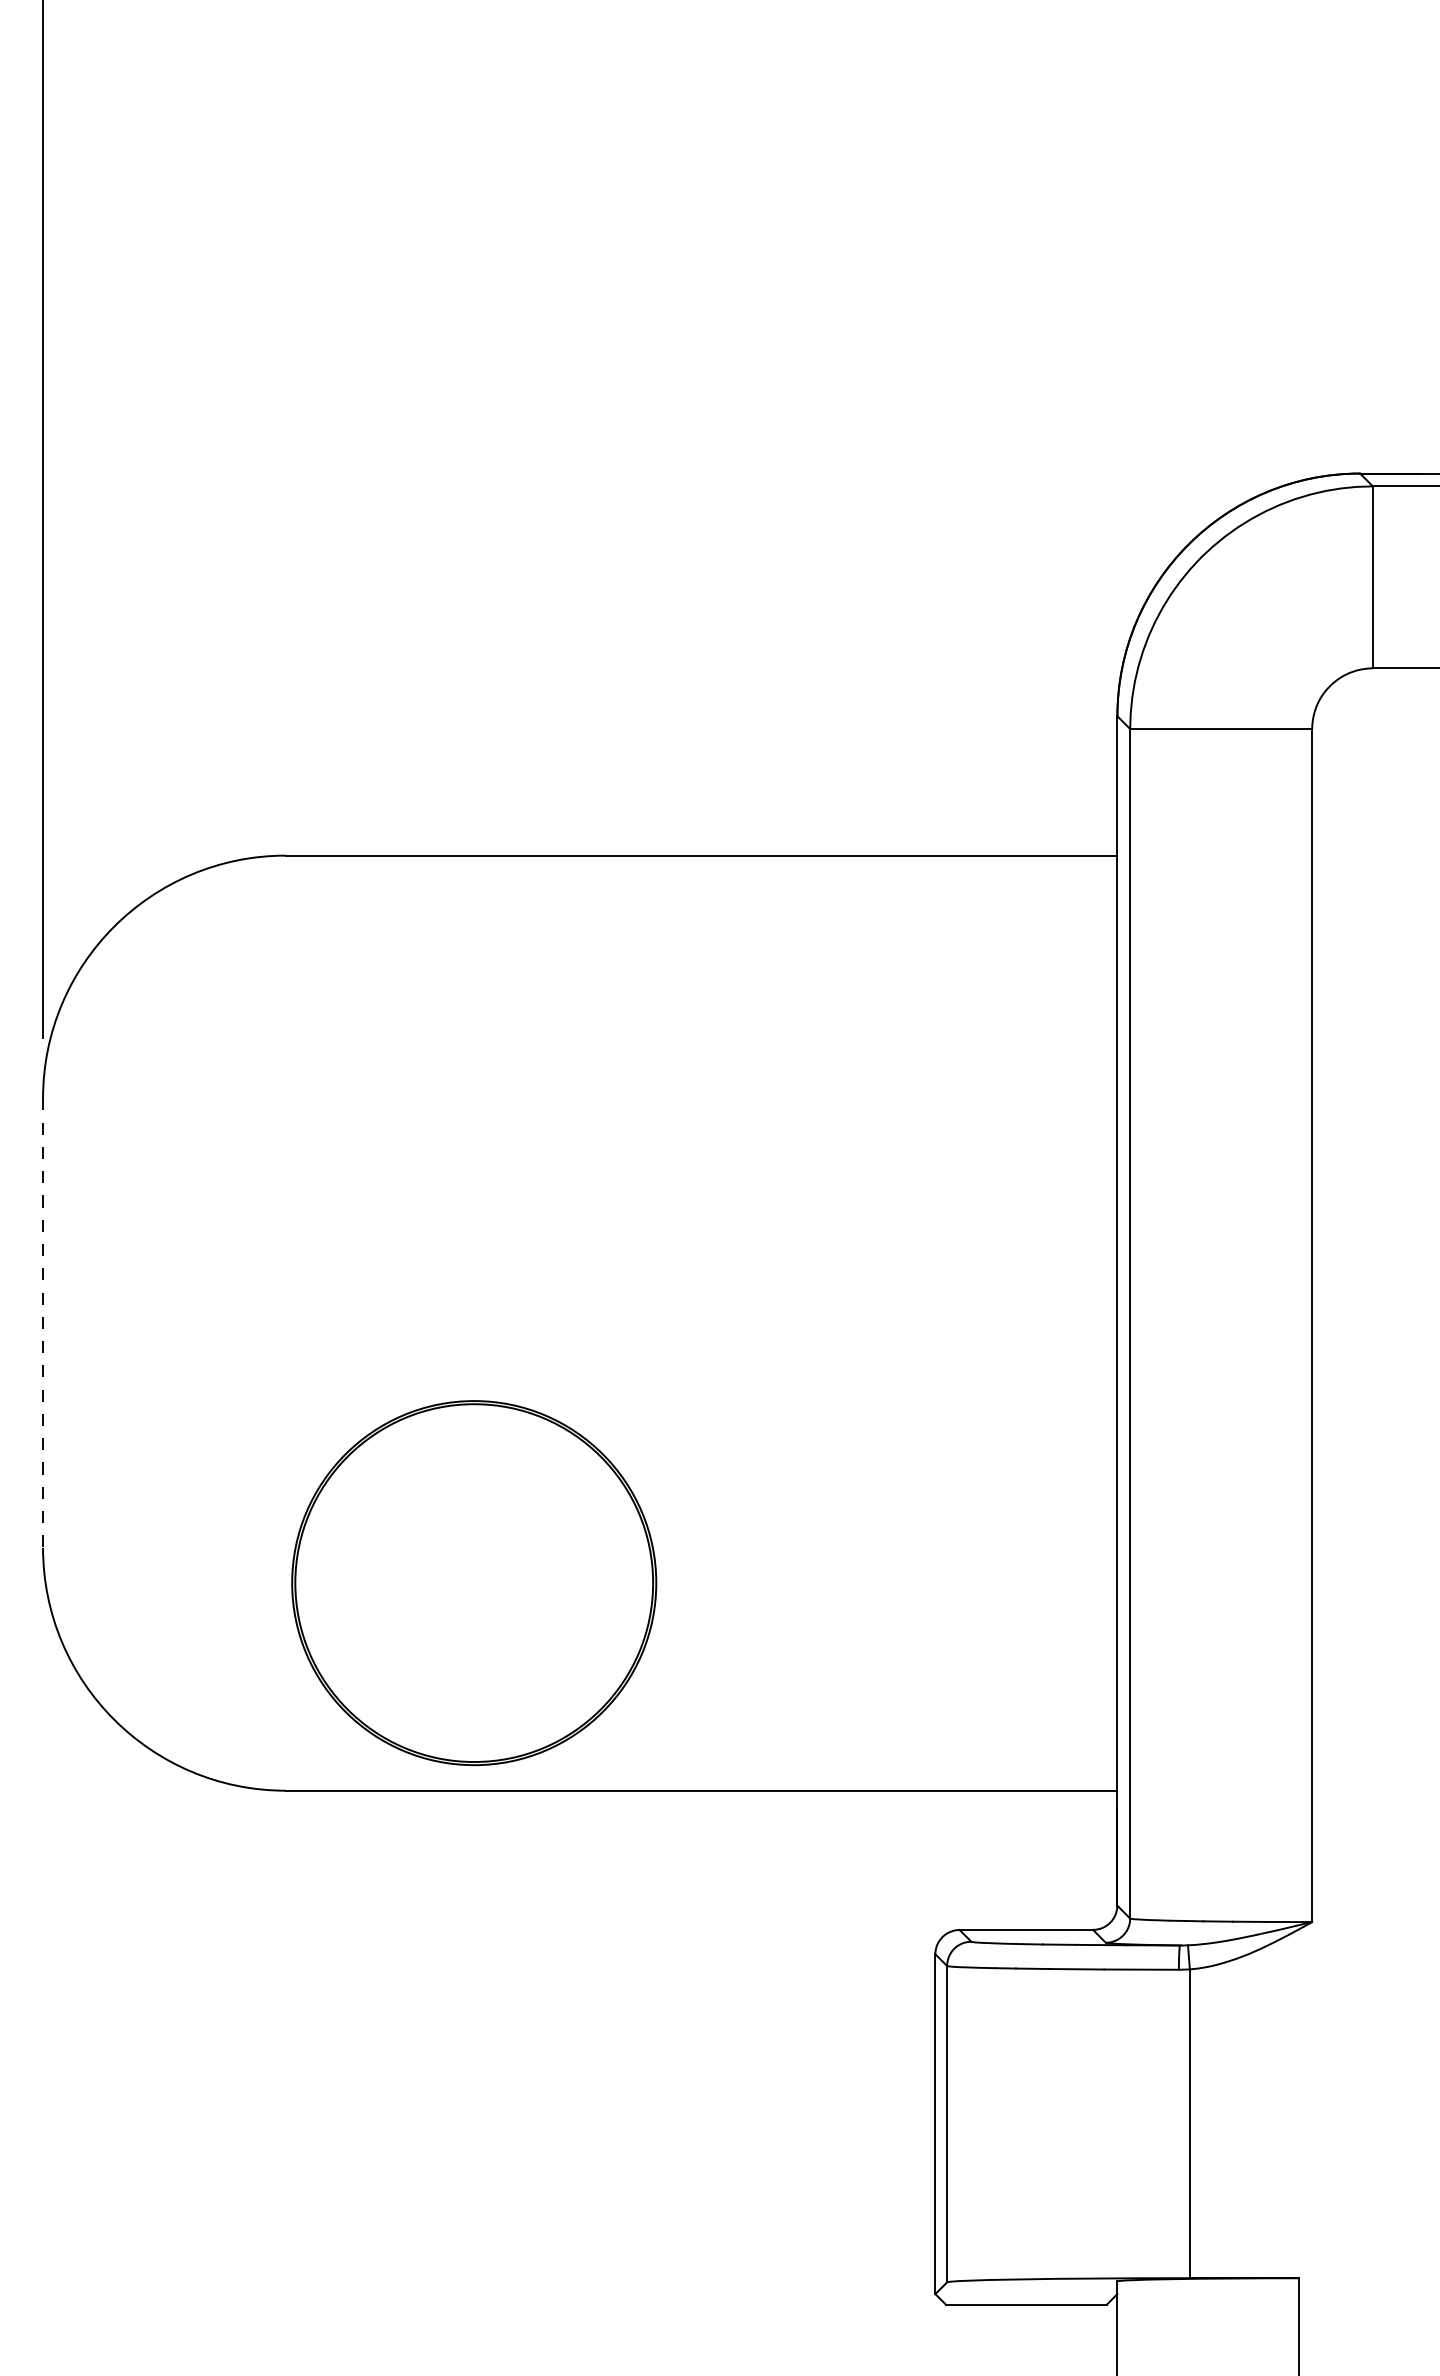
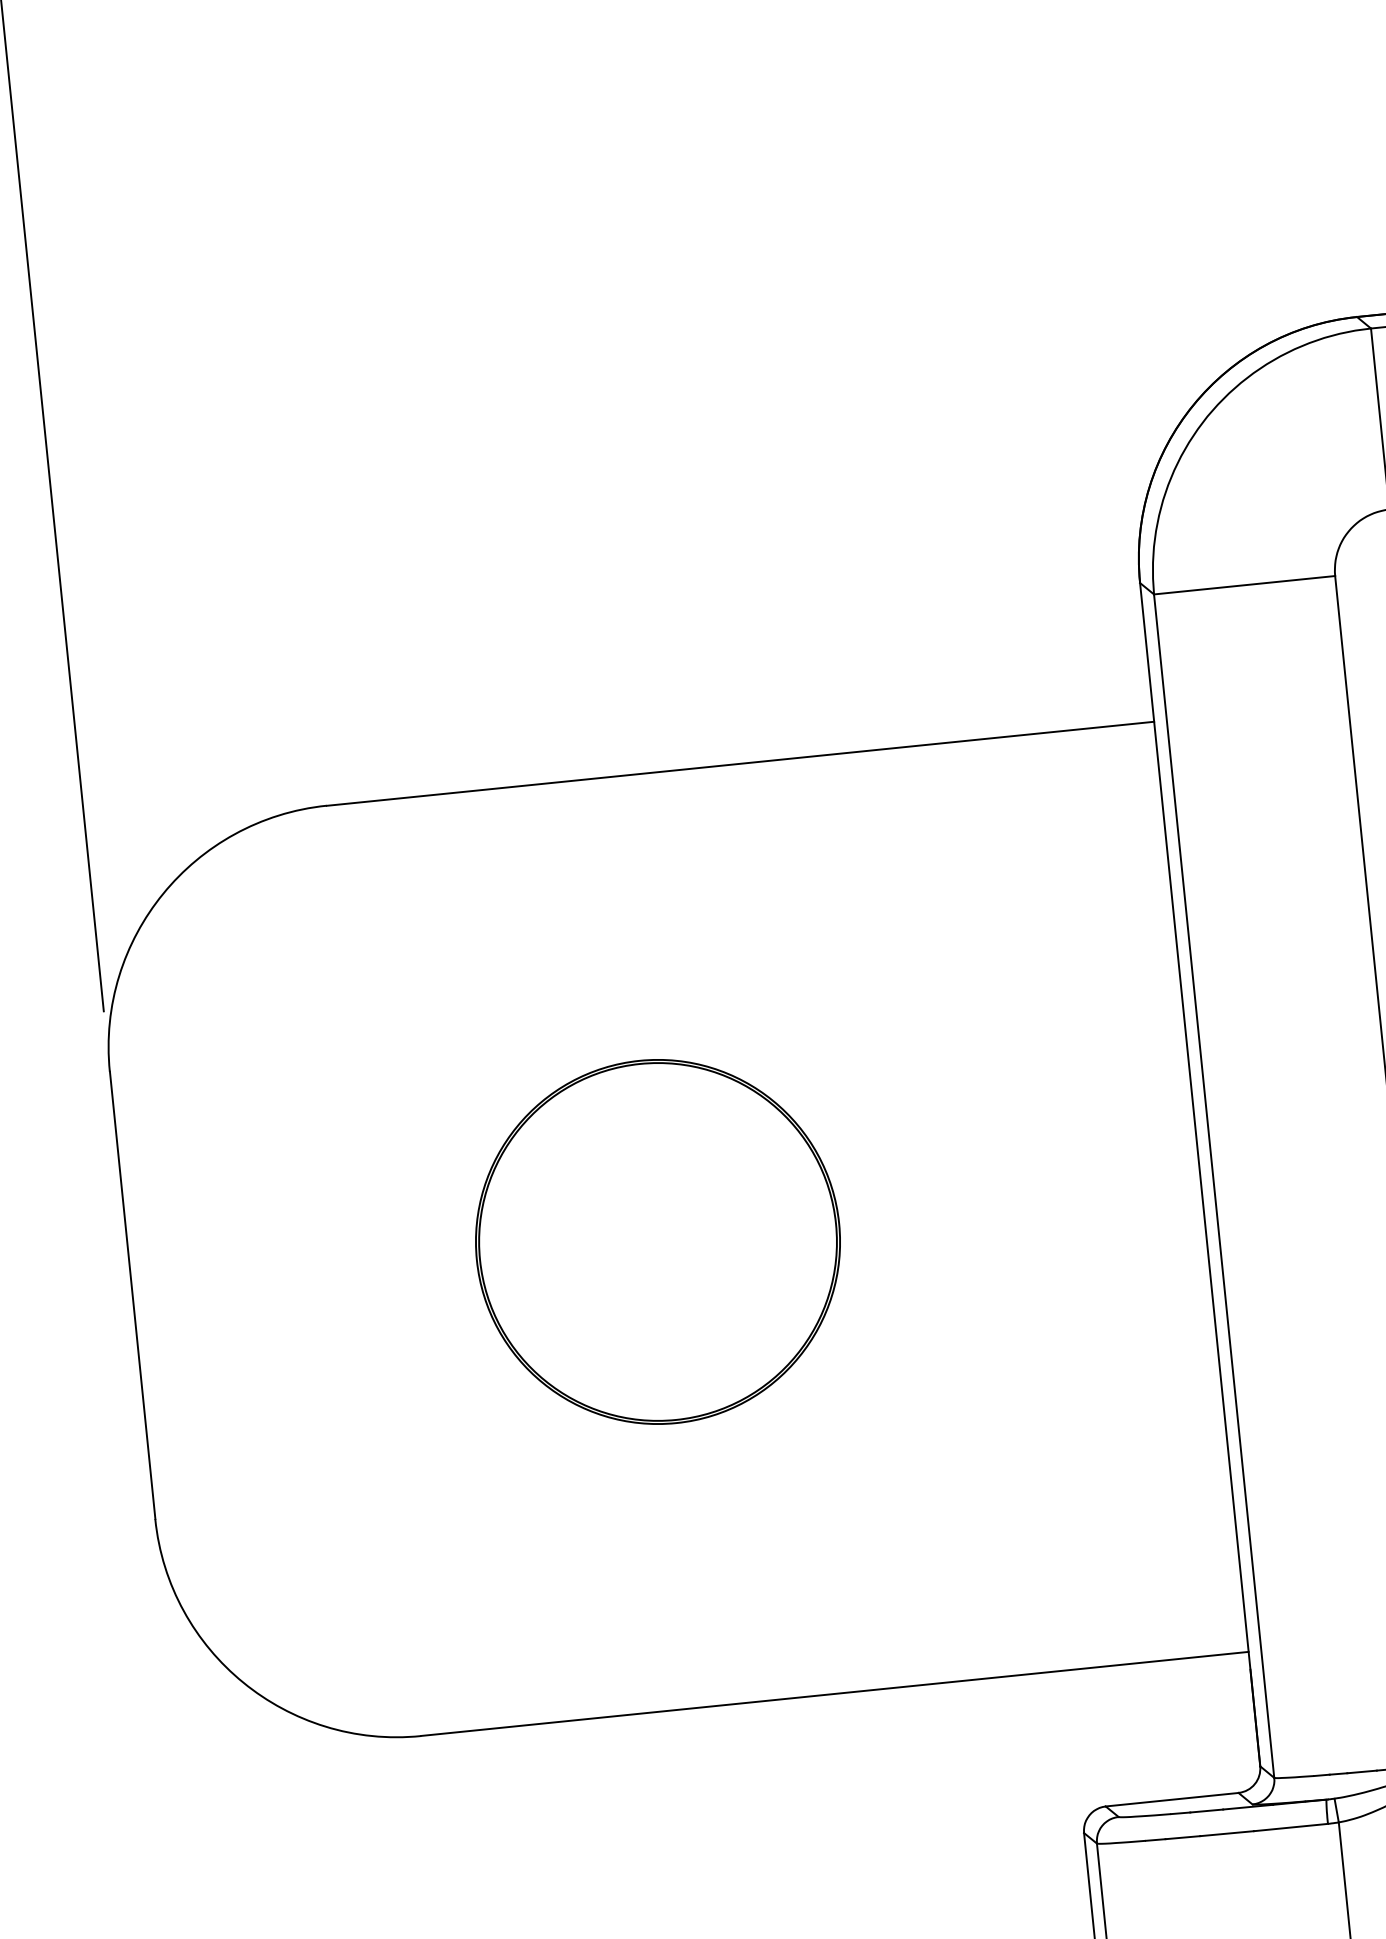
line: (43, 1323) -> (133, 1295), dashed -> solid
part: (474, 1583) -> (658, 1242), moved

